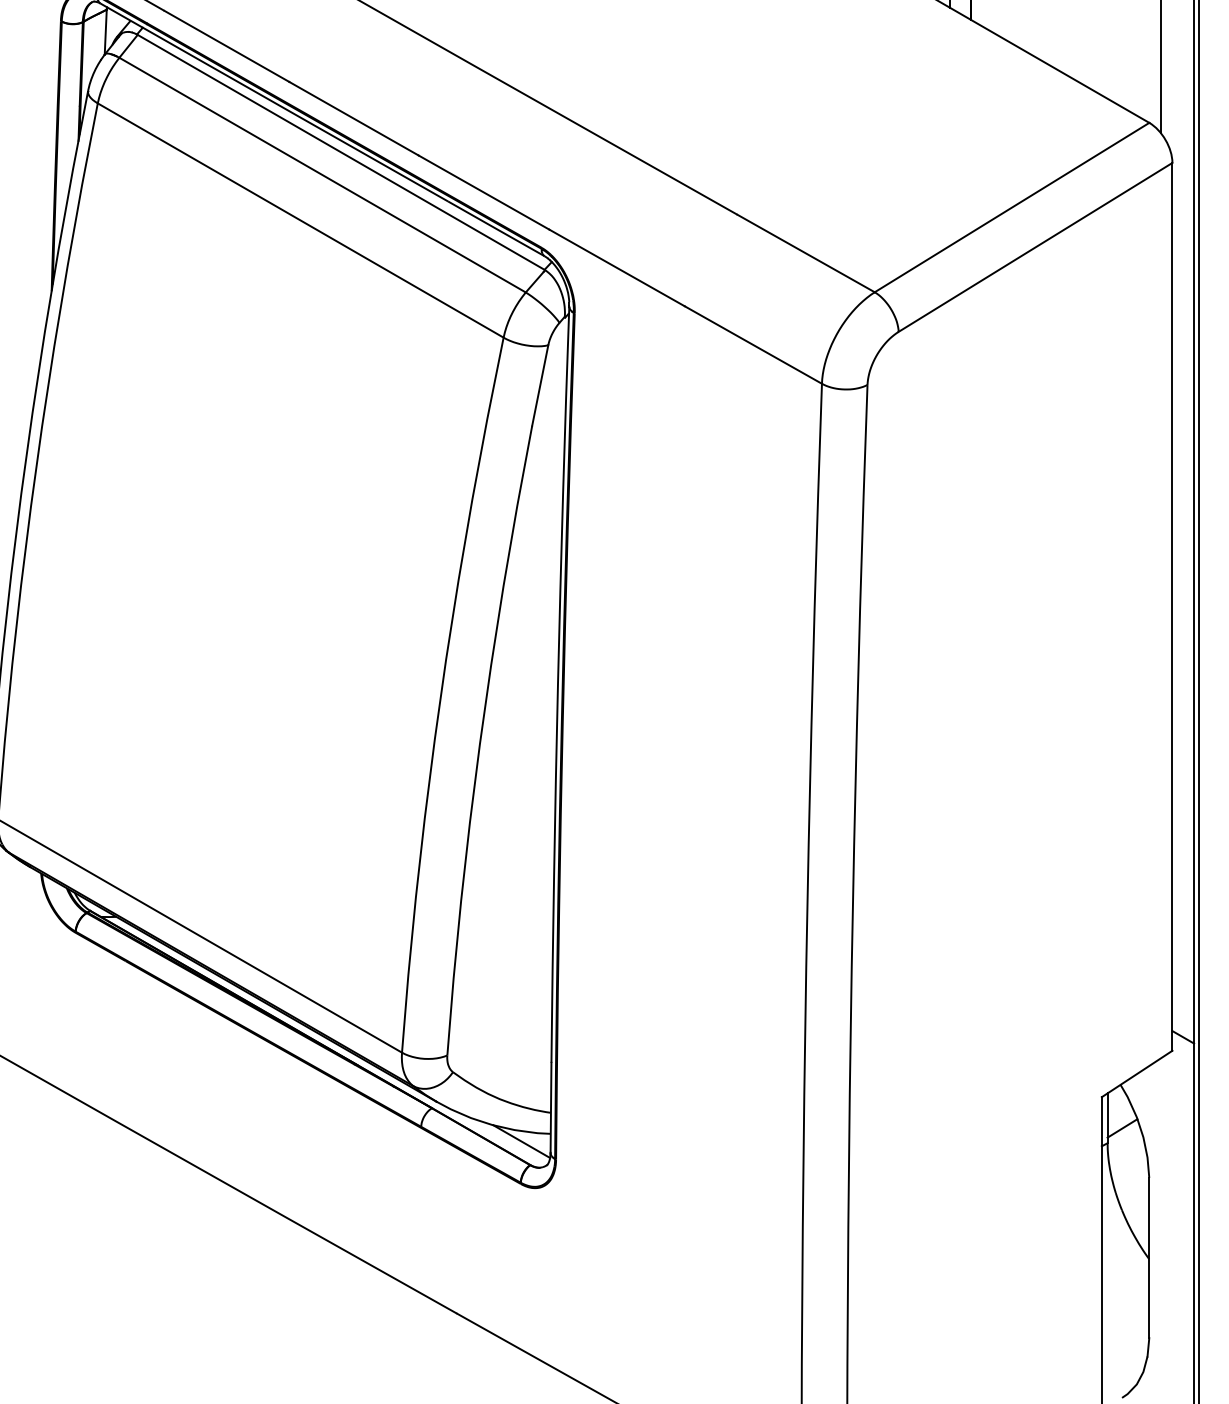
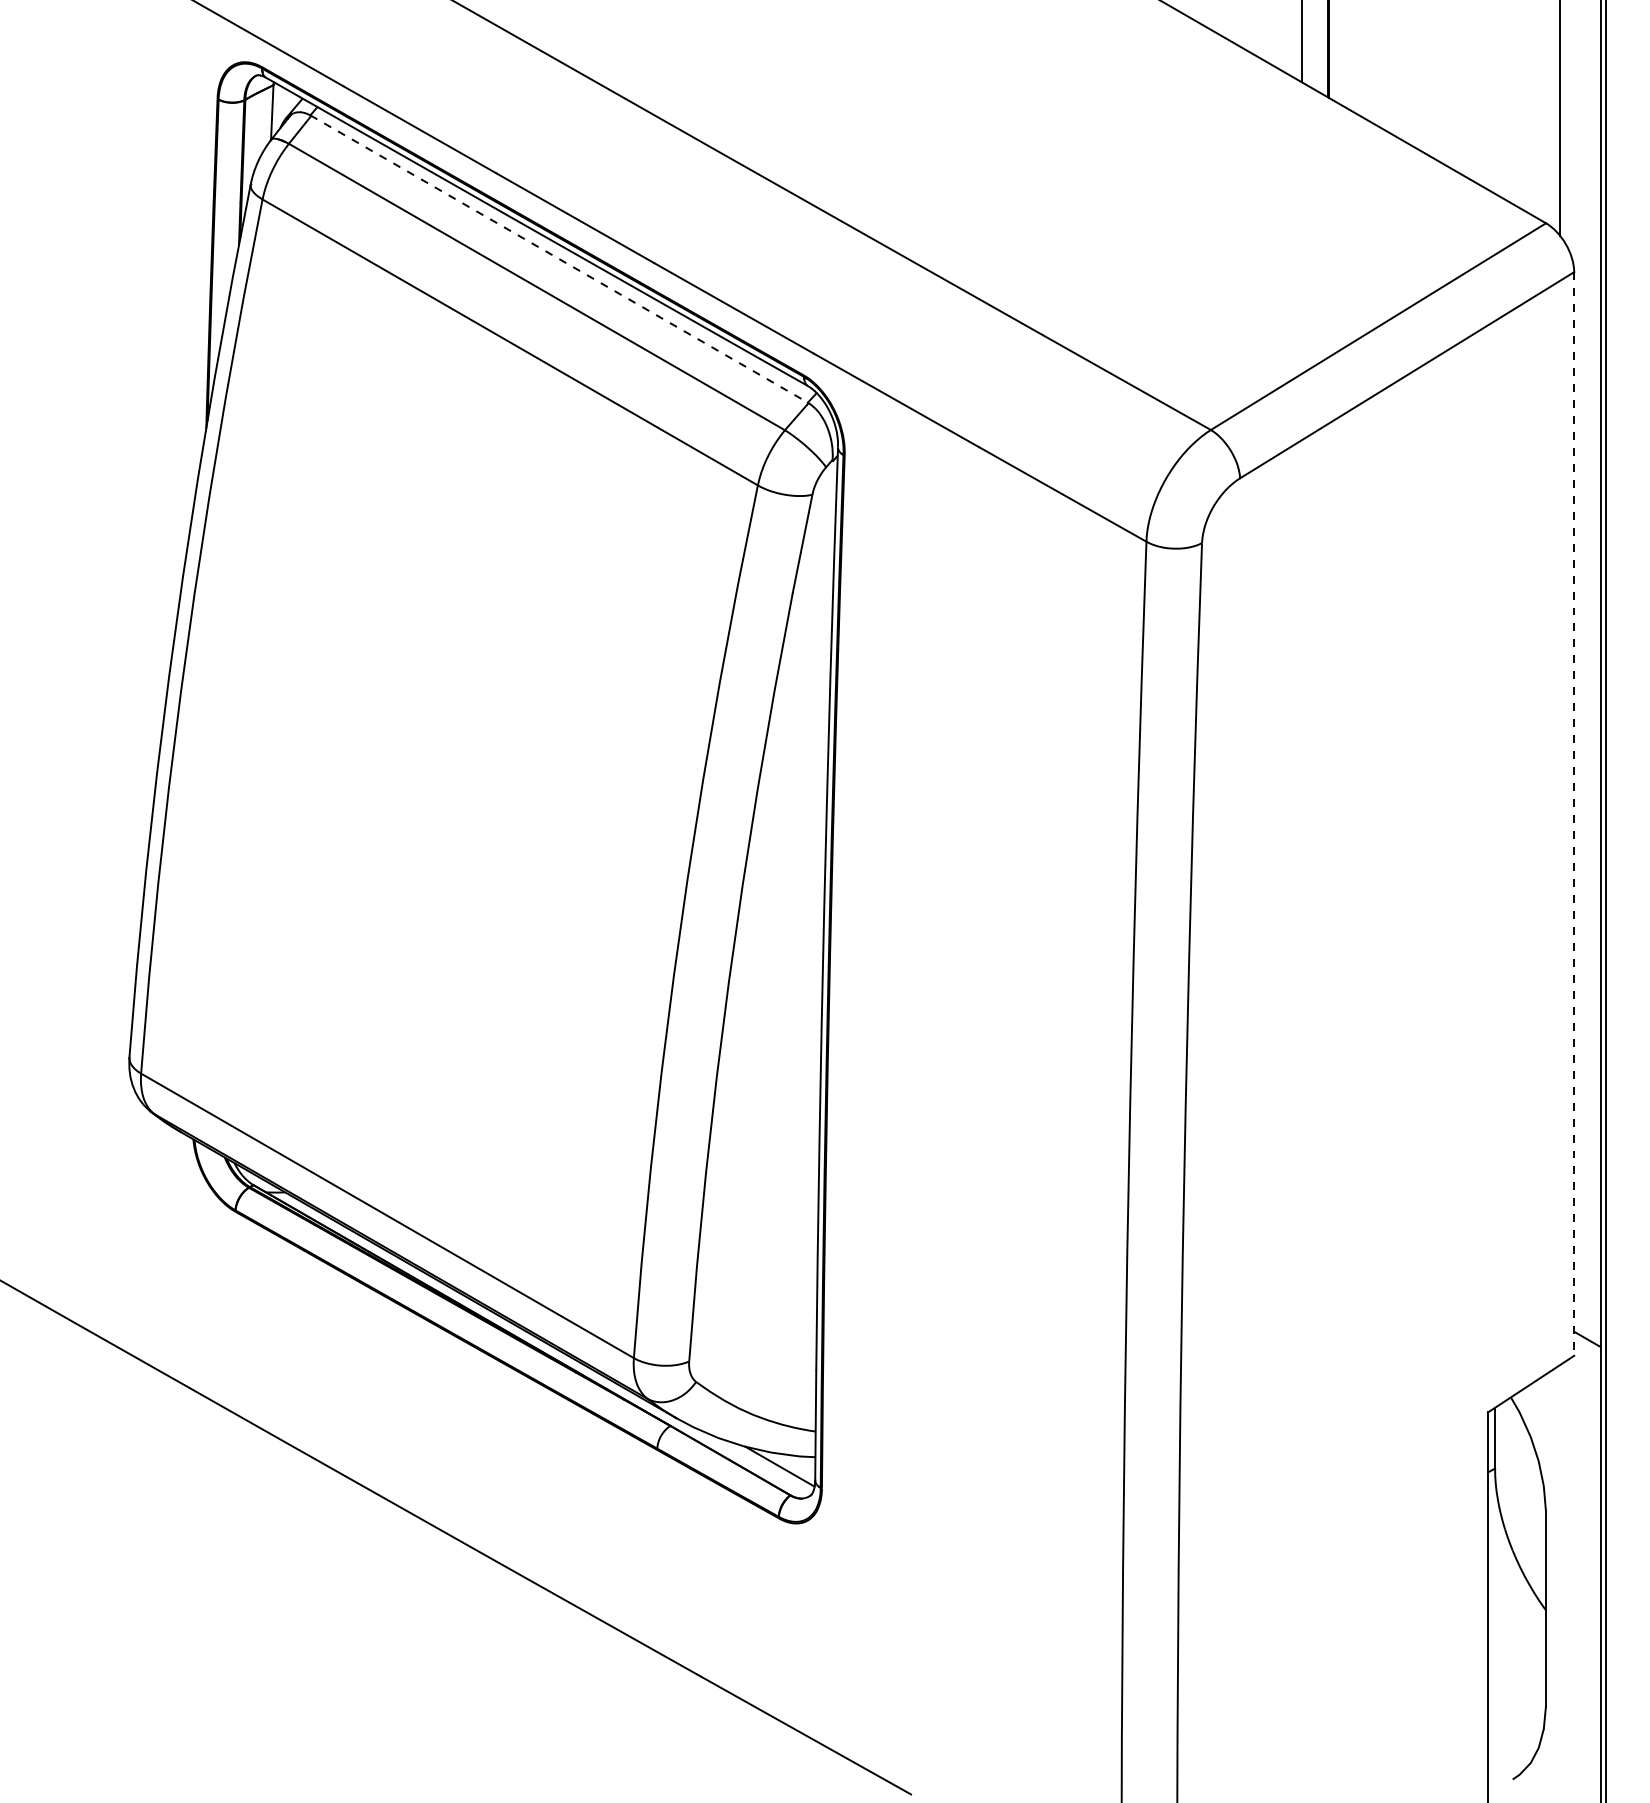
line: (341, 152) -> (559, 259), solid -> dashed
line: (1172, 606) -> (1574, 813), solid -> dashed
line: (1122, 1128) -> (1513, 1450), removed

